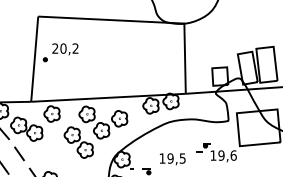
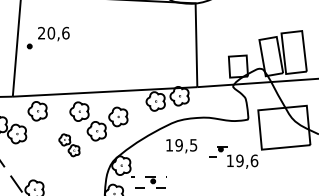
text: (75, 48) -> (65, 33), 20,2 -> 20,6
part: (78, 142) -> (69, 145), size x0.6
text: (172, 159) -> (181, 146), moved

